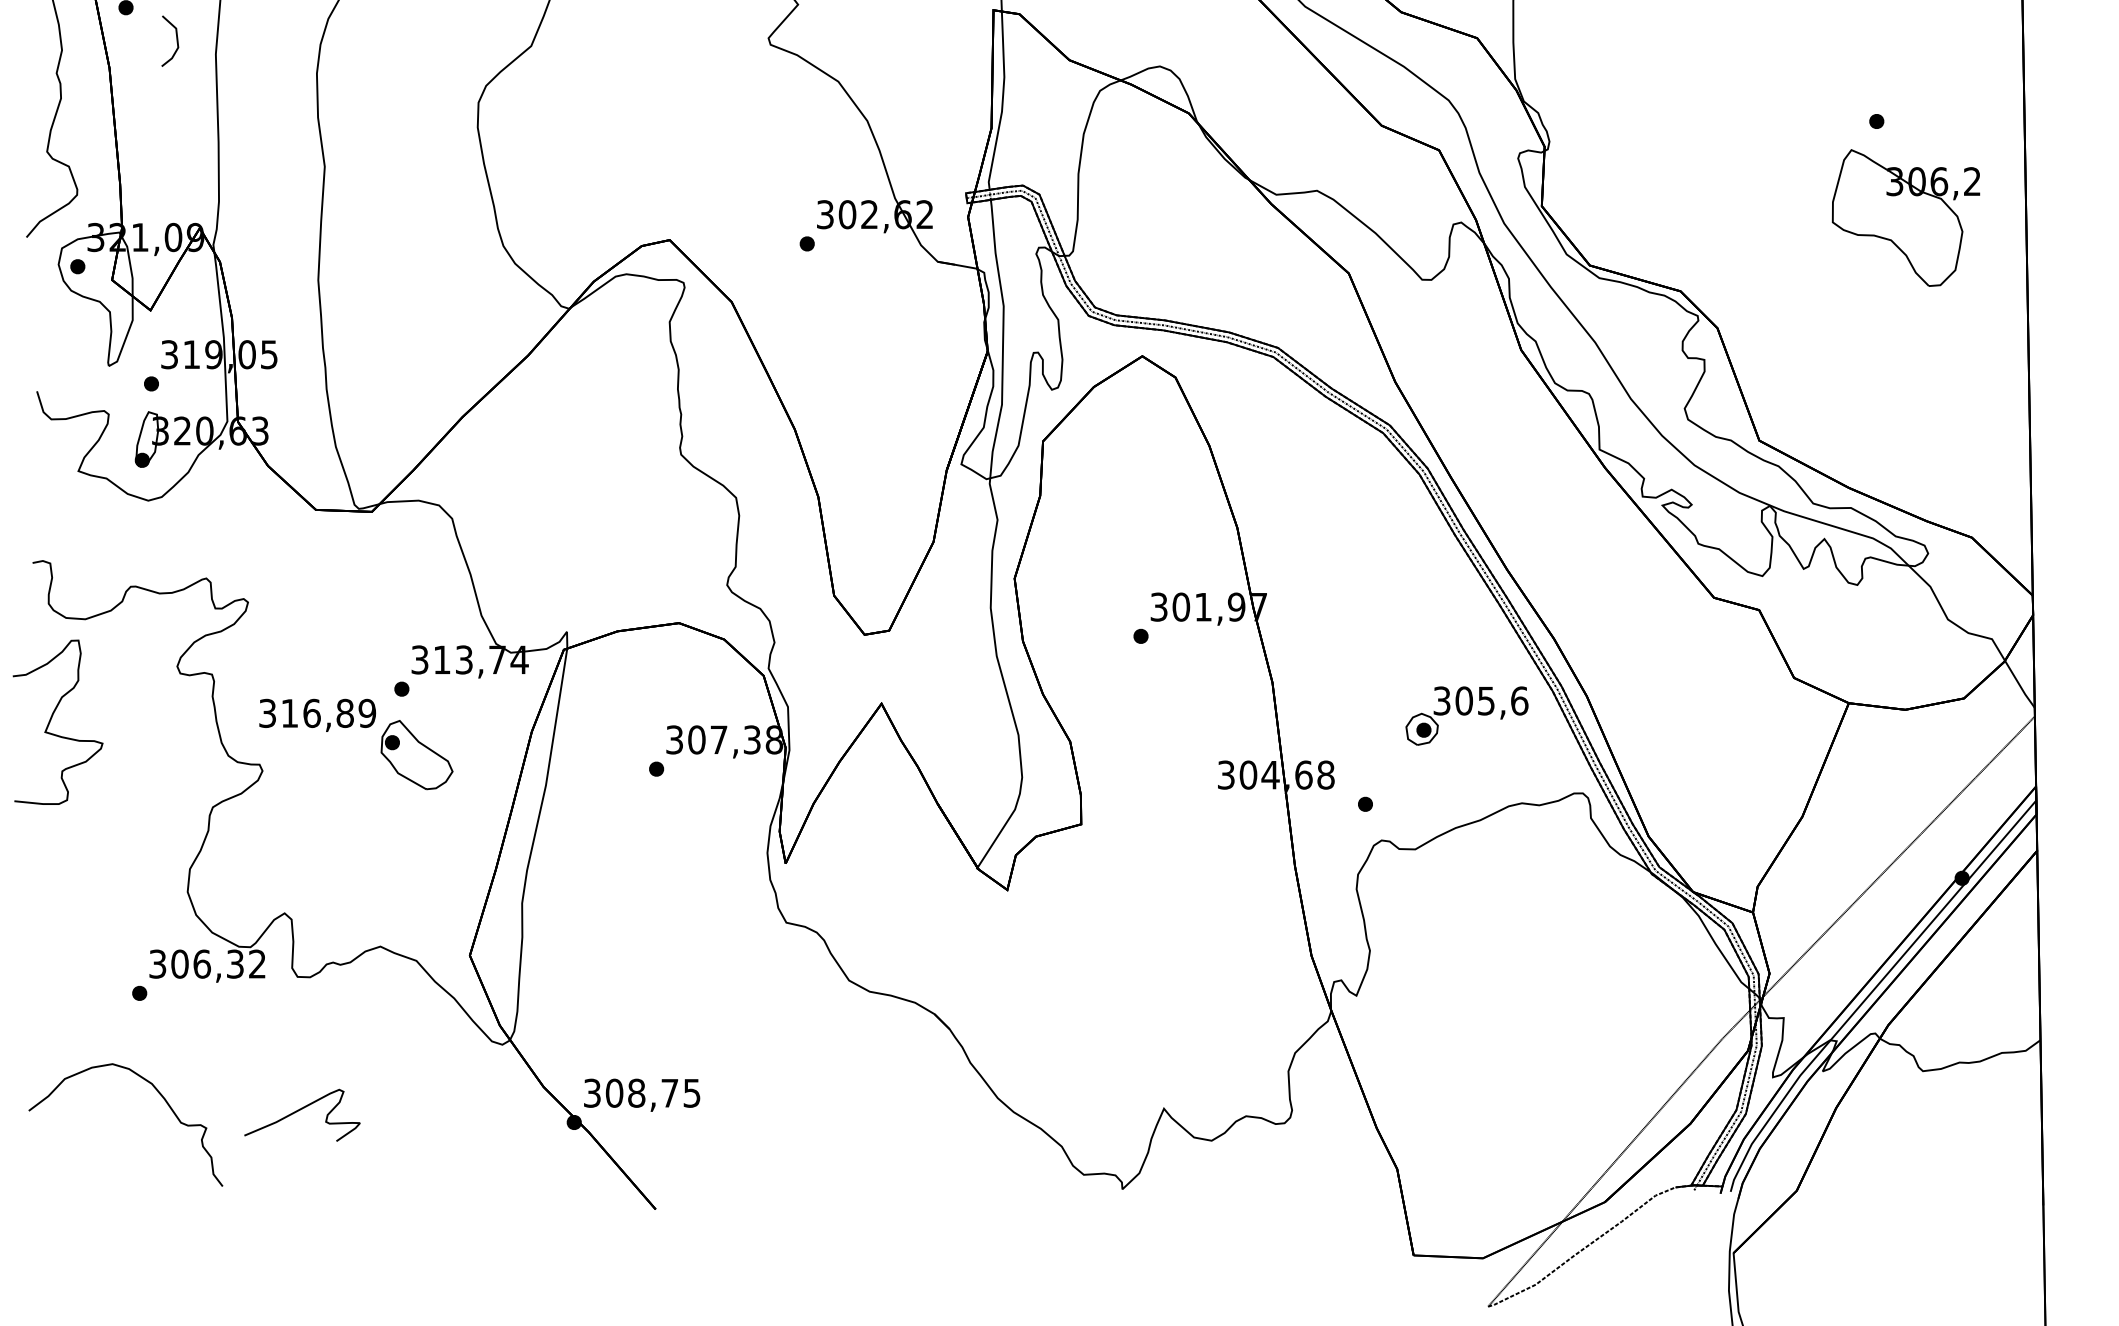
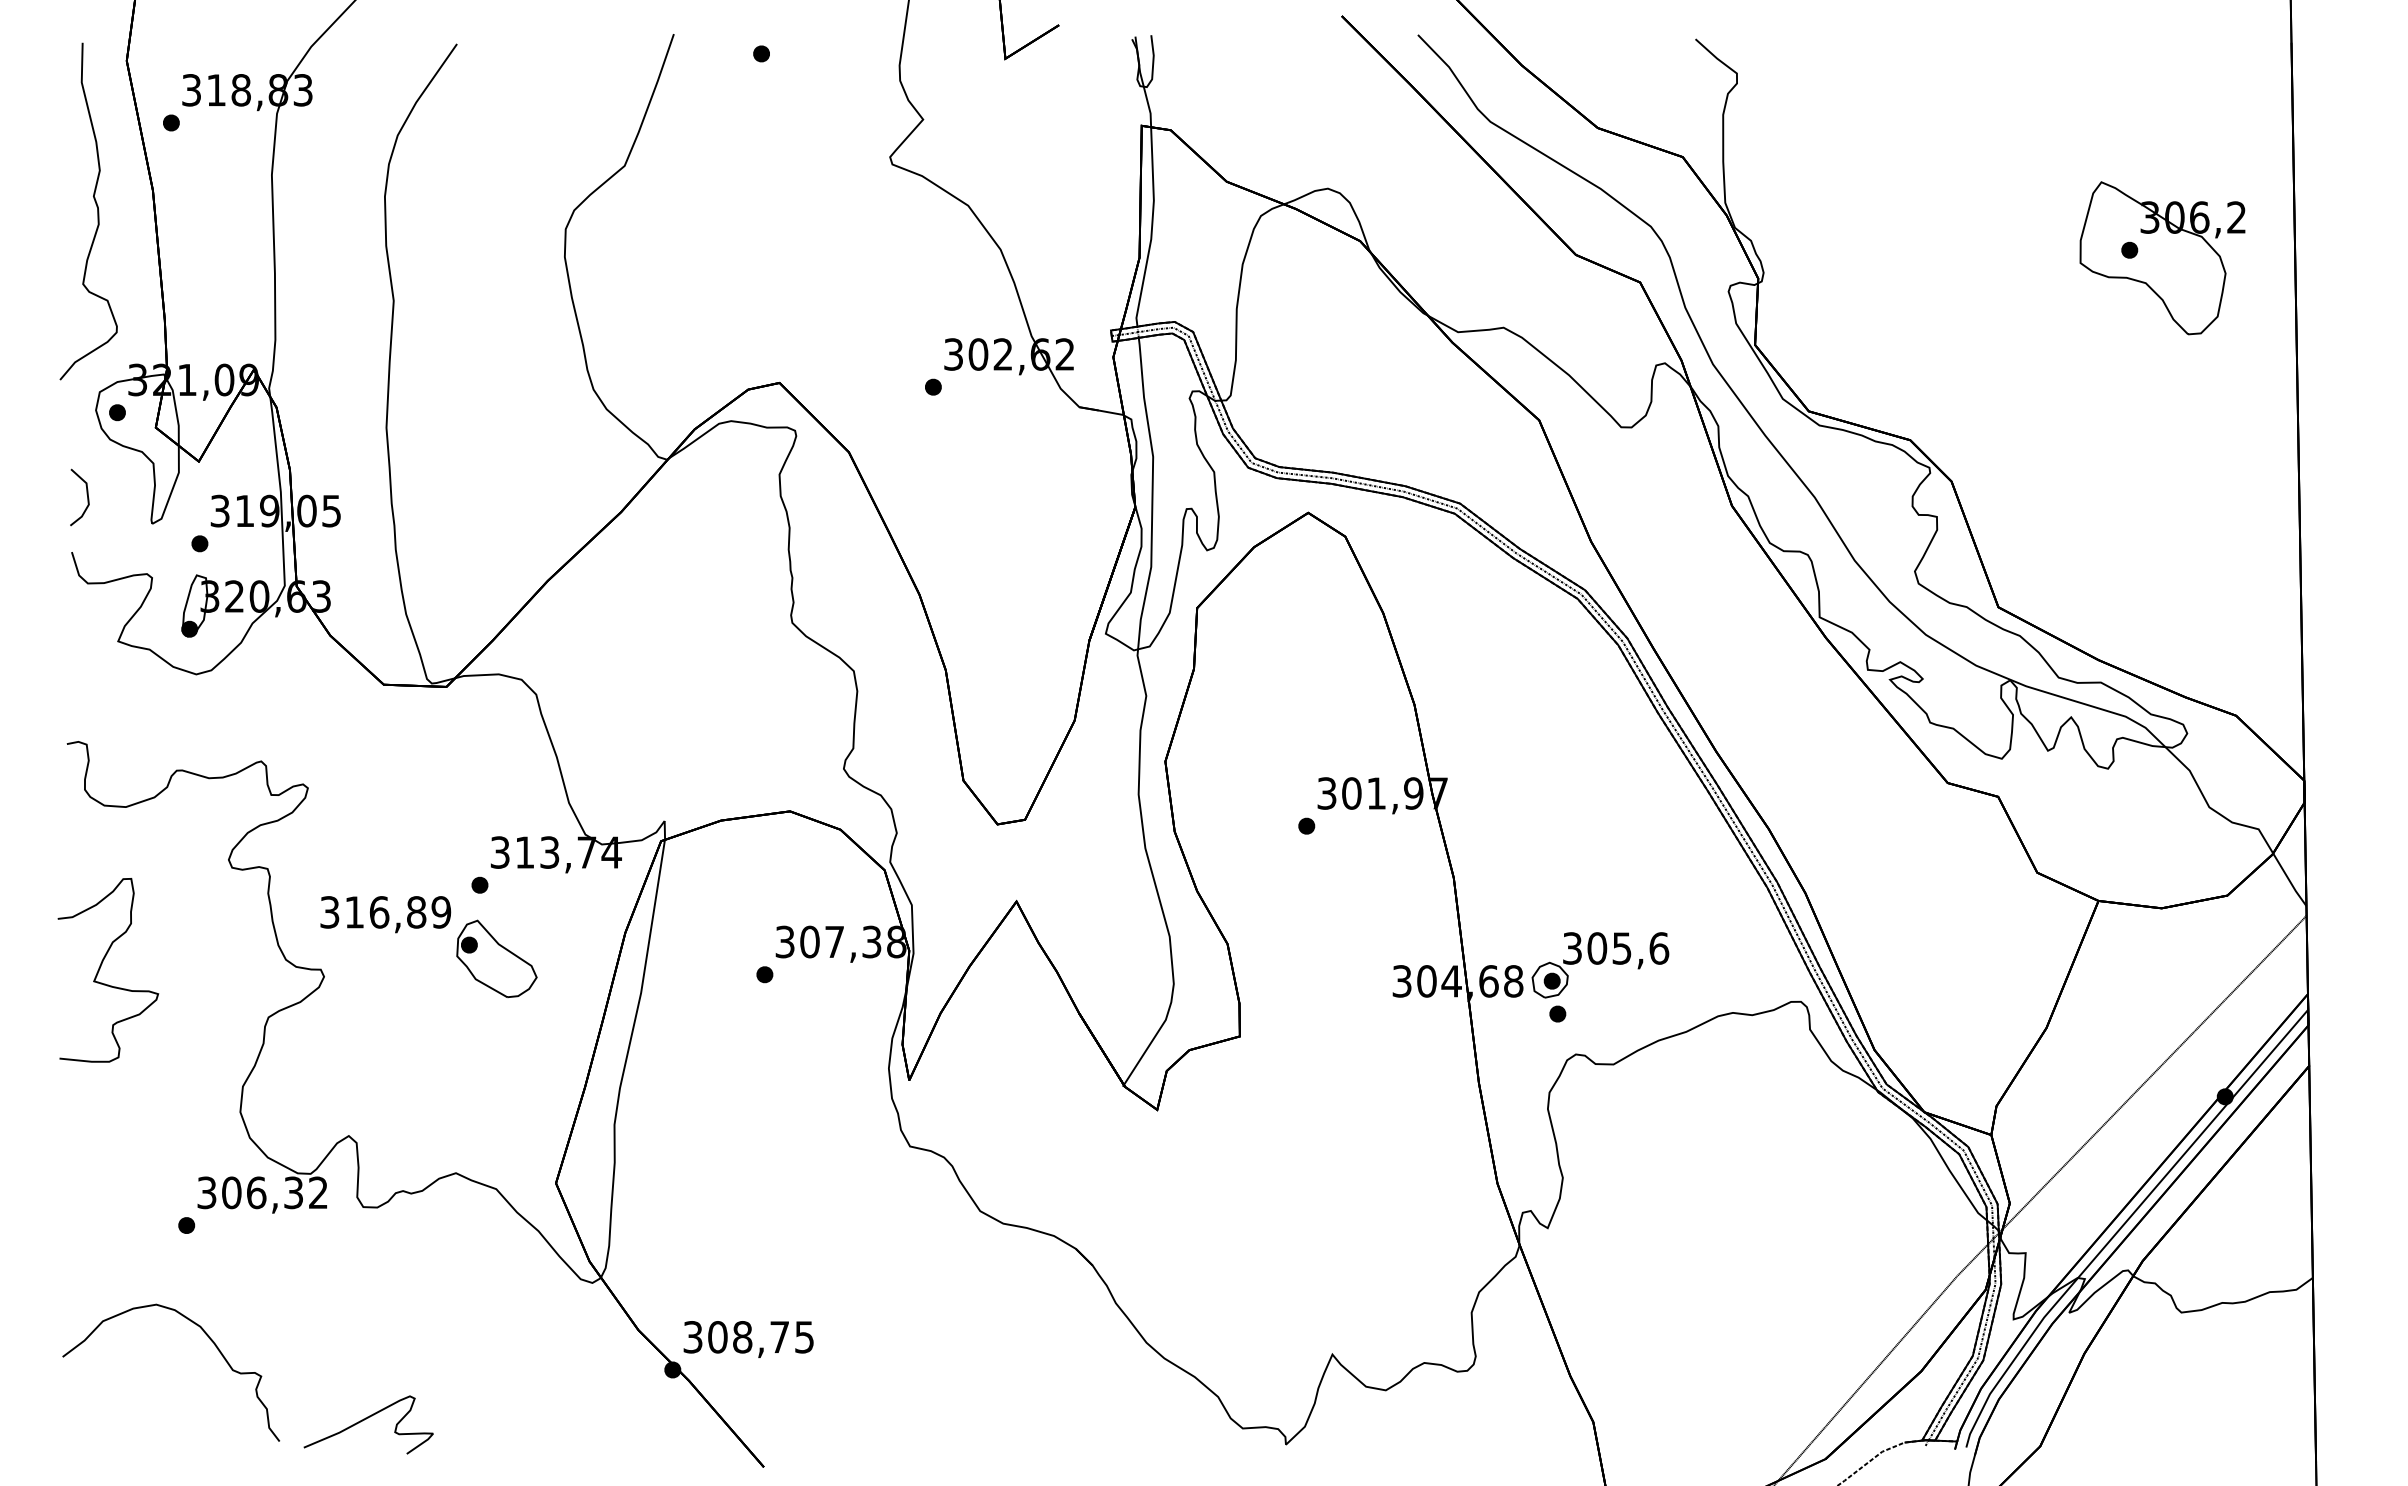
line: (176, 38) -> (86, 494), moved
part: (1906, 218) -> (2162, 258), moved
part: (1467, 716) -> (1600, 965), moved
curve: (51, 718) -> (101, 966), moved
curve: (300, 1110) -> (366, 1419), moved

